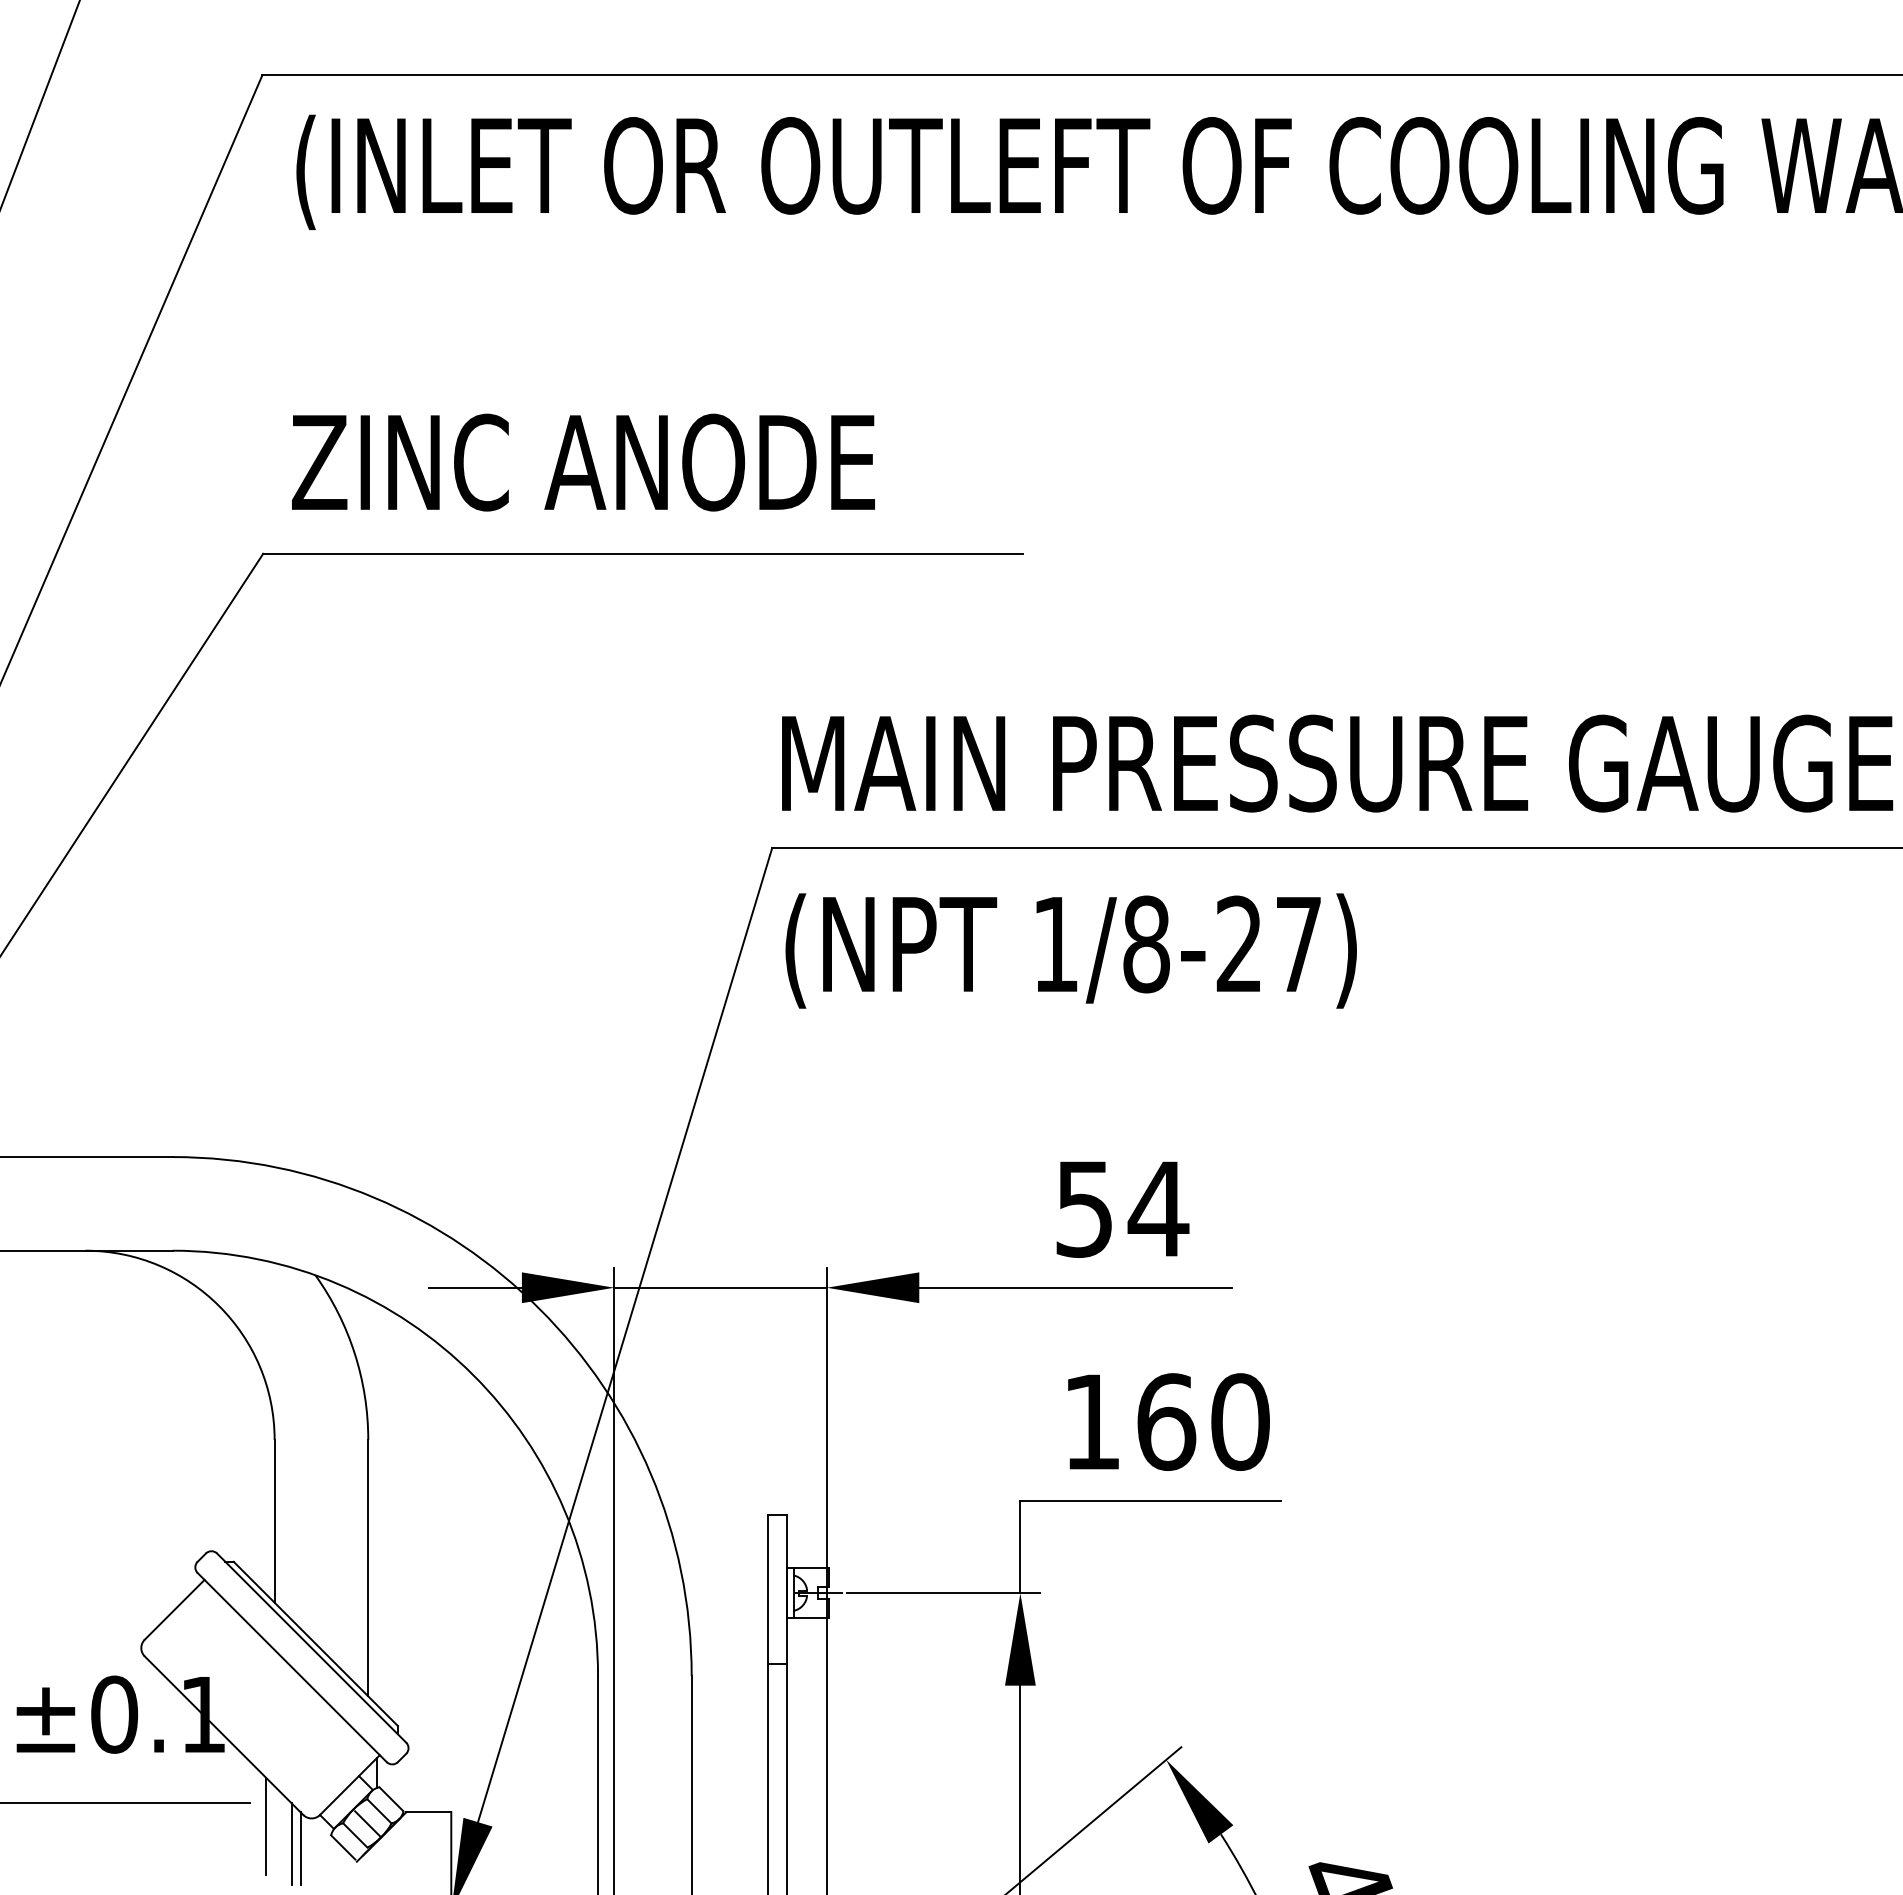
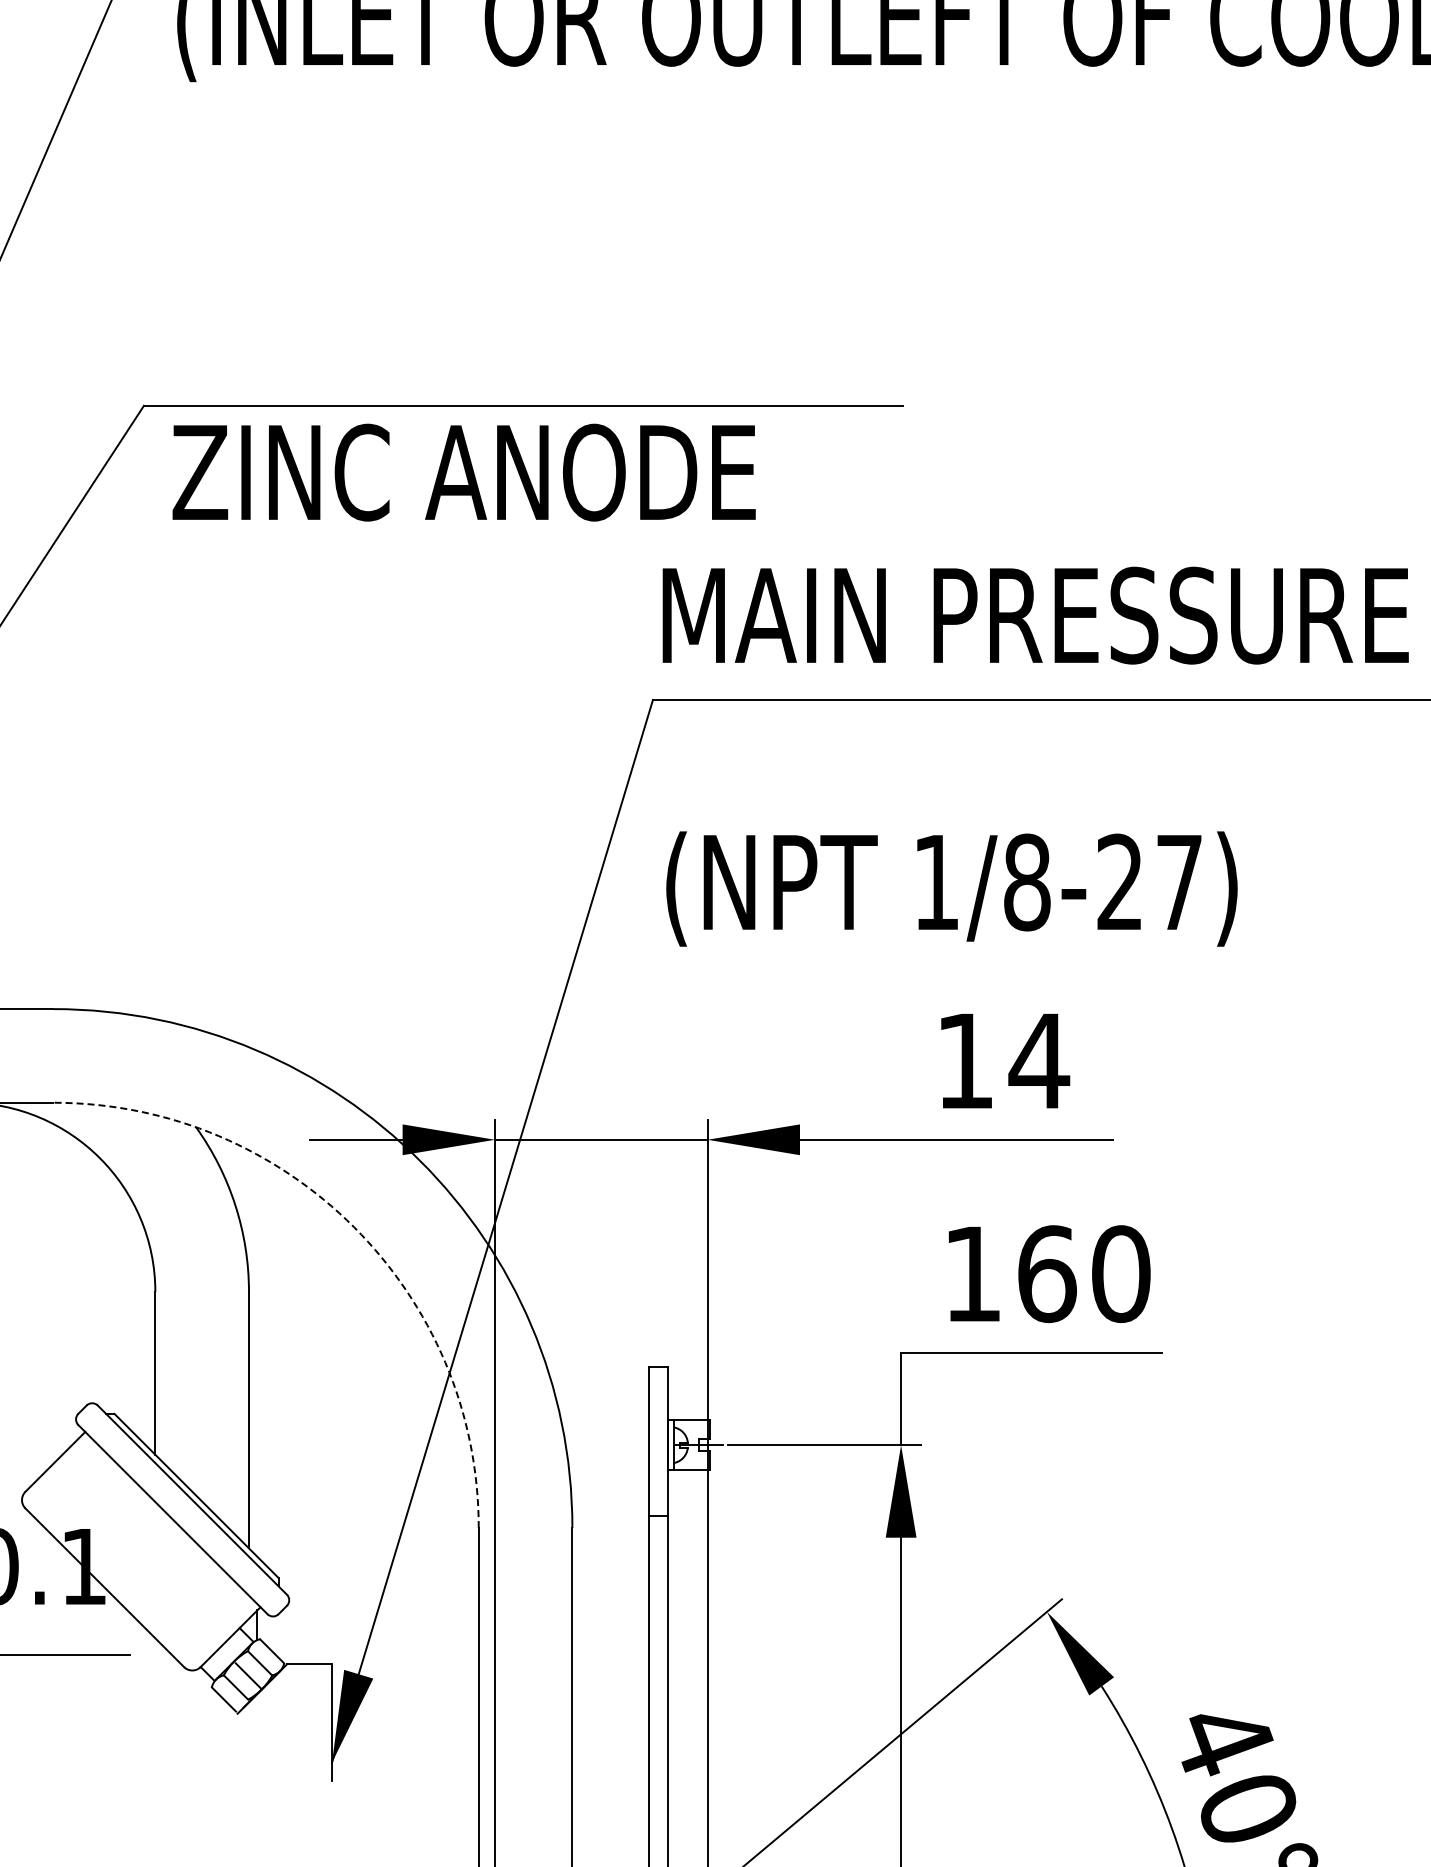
text: (583, 462) -> (464, 472), moved
text: (1070, 950) -> (951, 888), moved
text: (1083, 1209) -> (964, 1061), 54 -> 14
arc: (473, 1375) -> (354, 1227), solid -> dashed
line: (266, 1825) -> (147, 1677), removed
line: (291, 1844) -> (172, 1696), removed
line: (300, 1848) -> (181, 1700), removed

